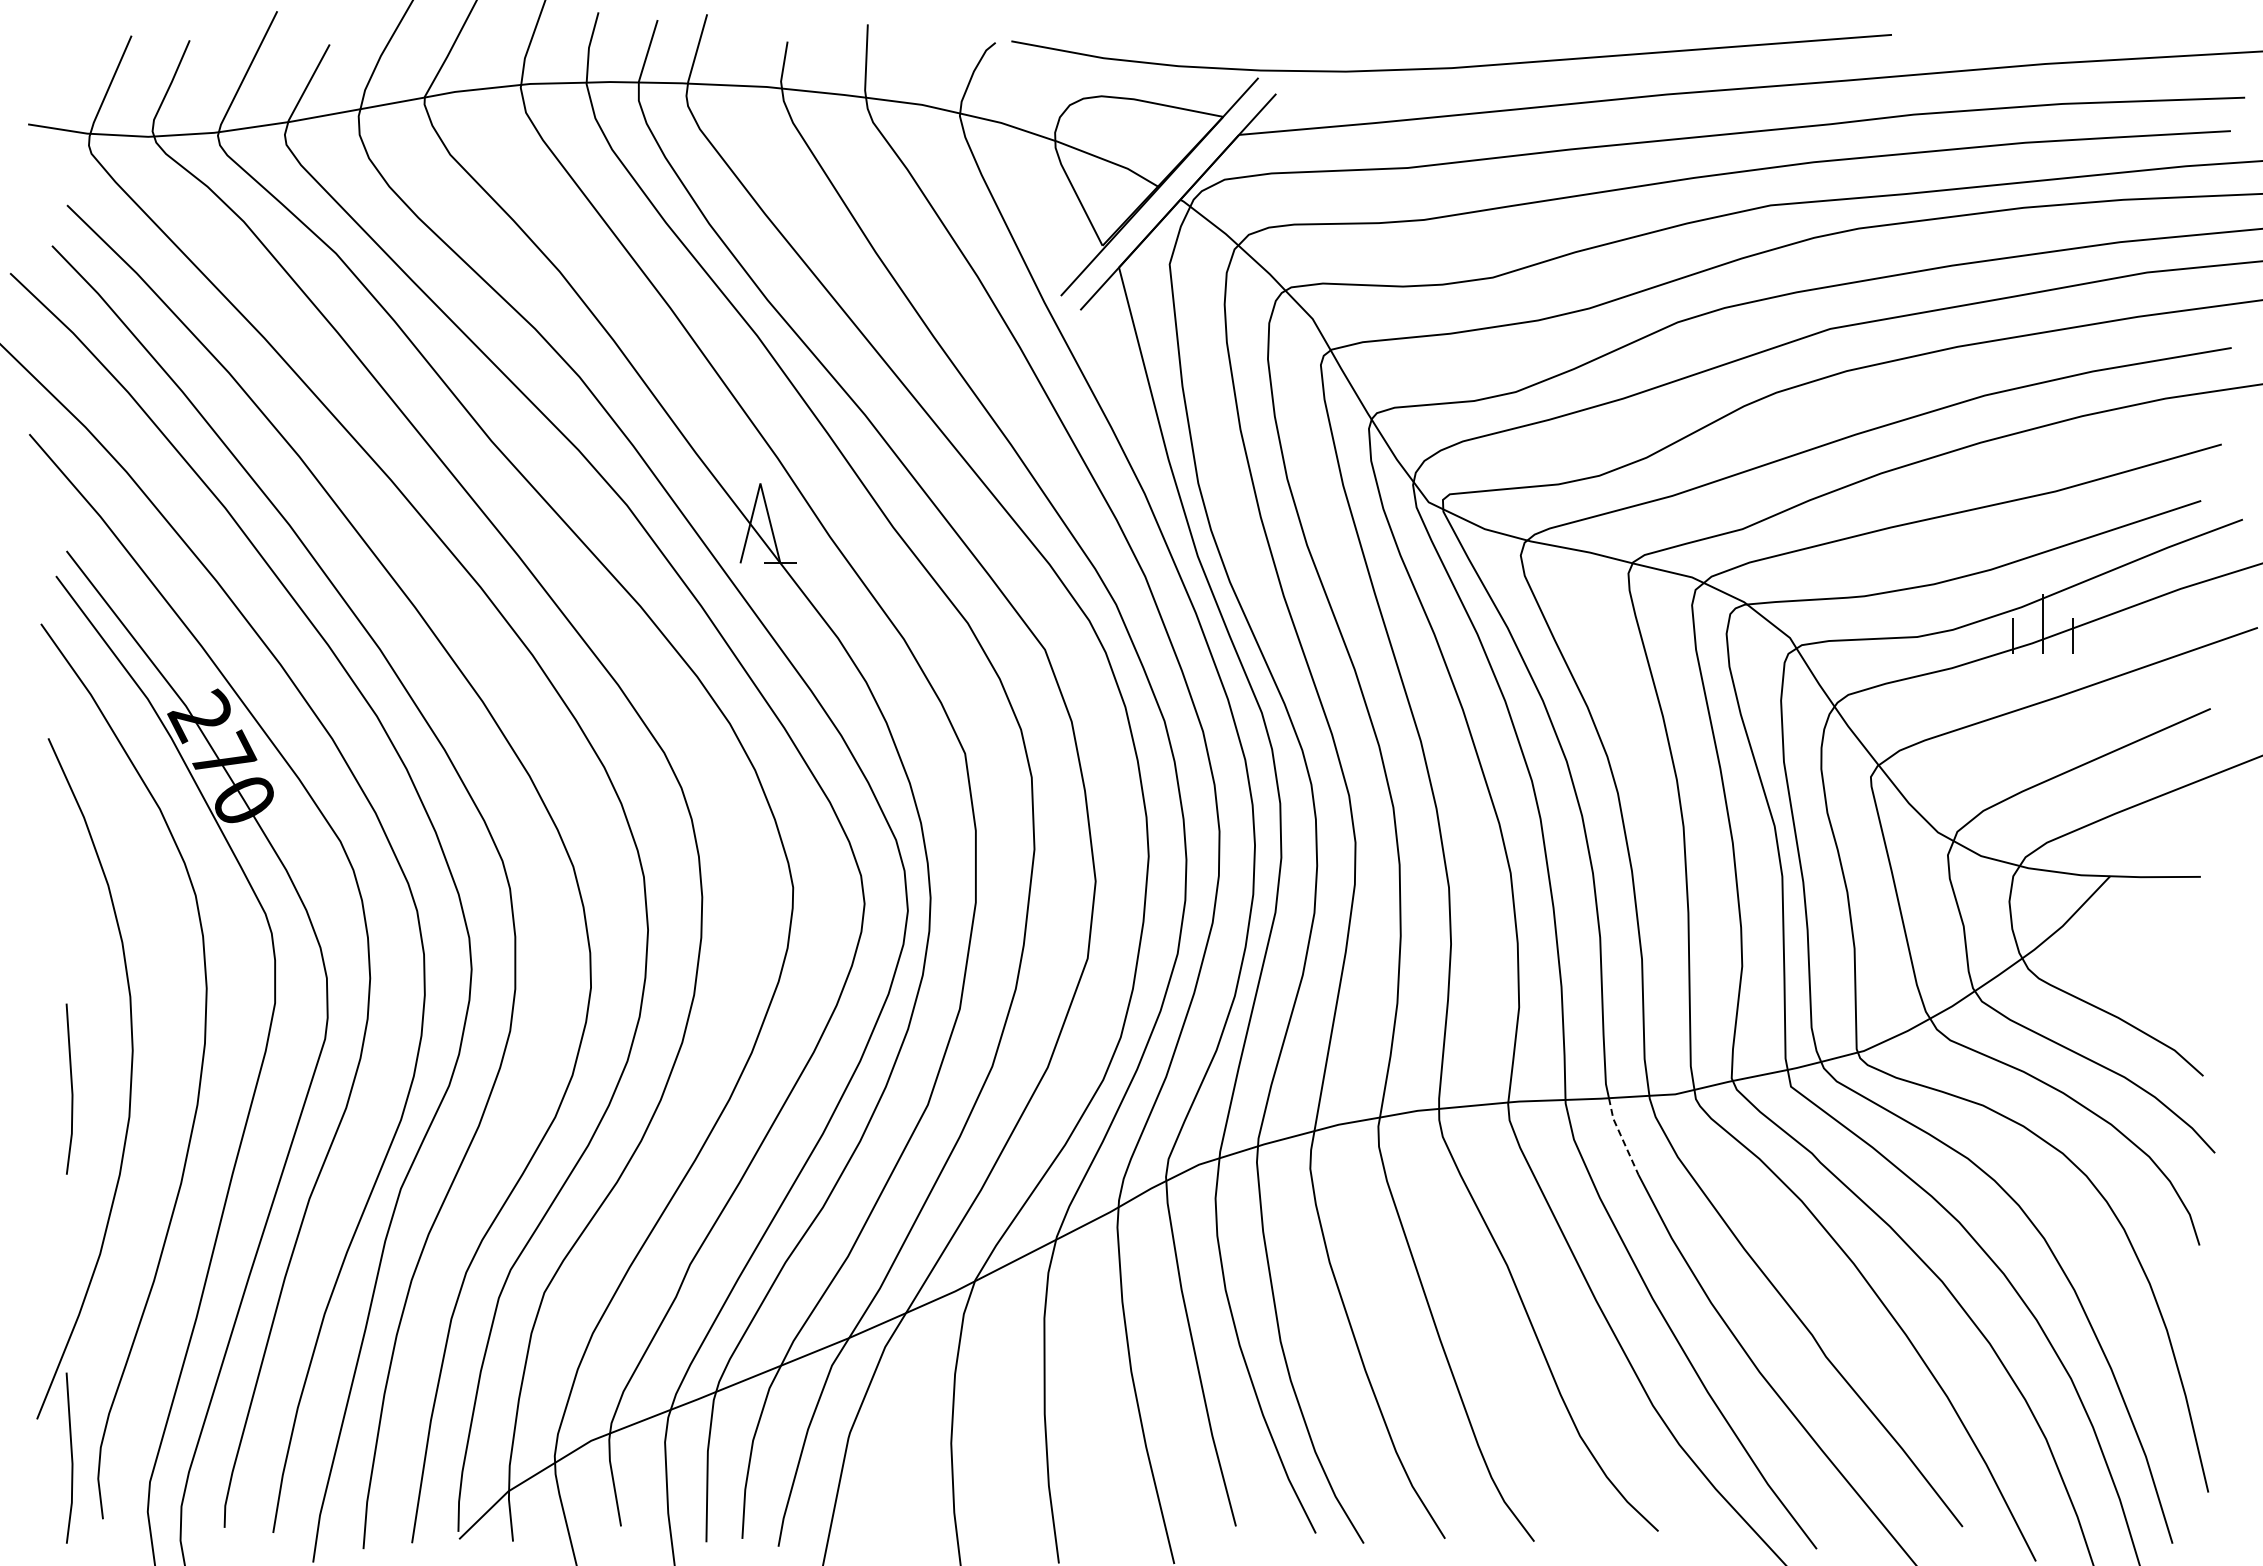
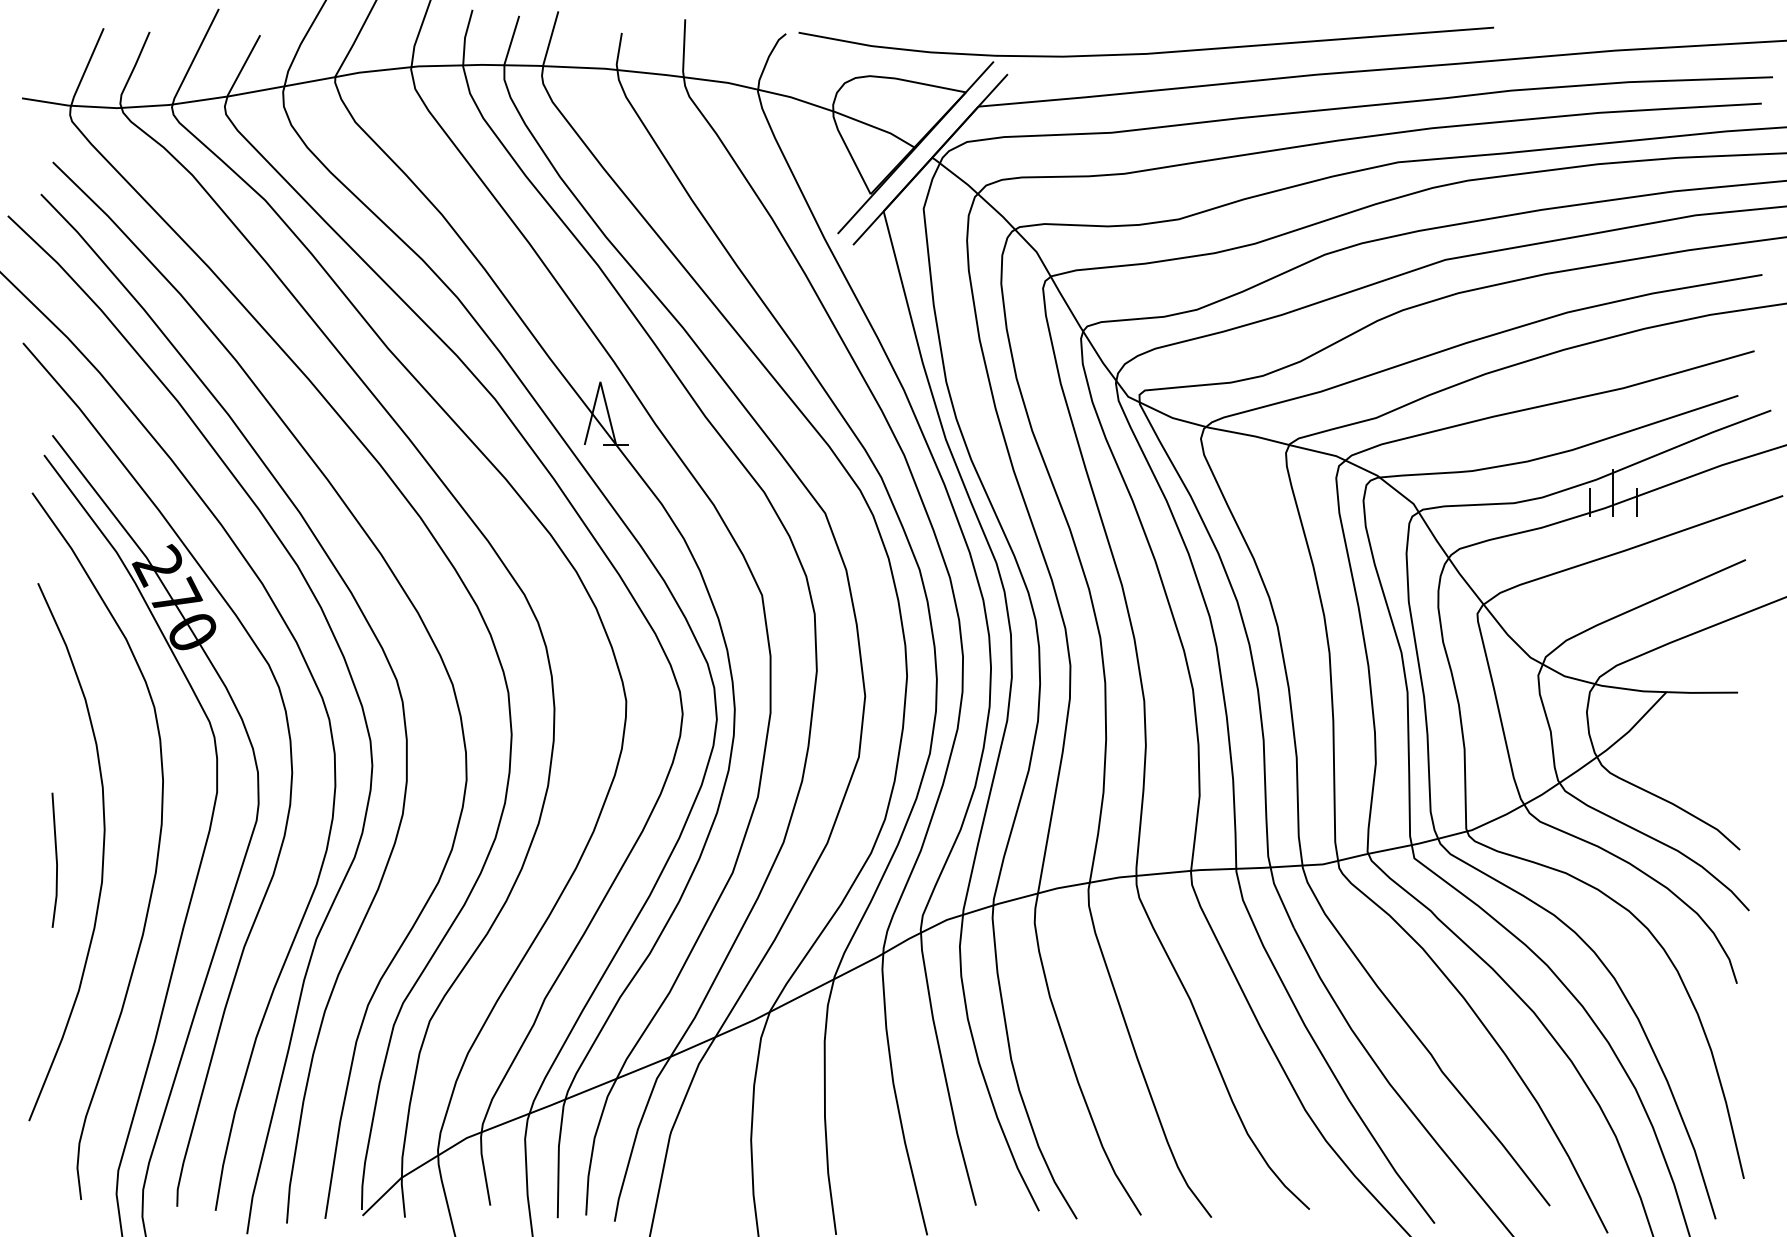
line: (1621, 1136) -> (1280, 897), dashed -> solid
line: (71, 1457) -> (56, 1151), removed

